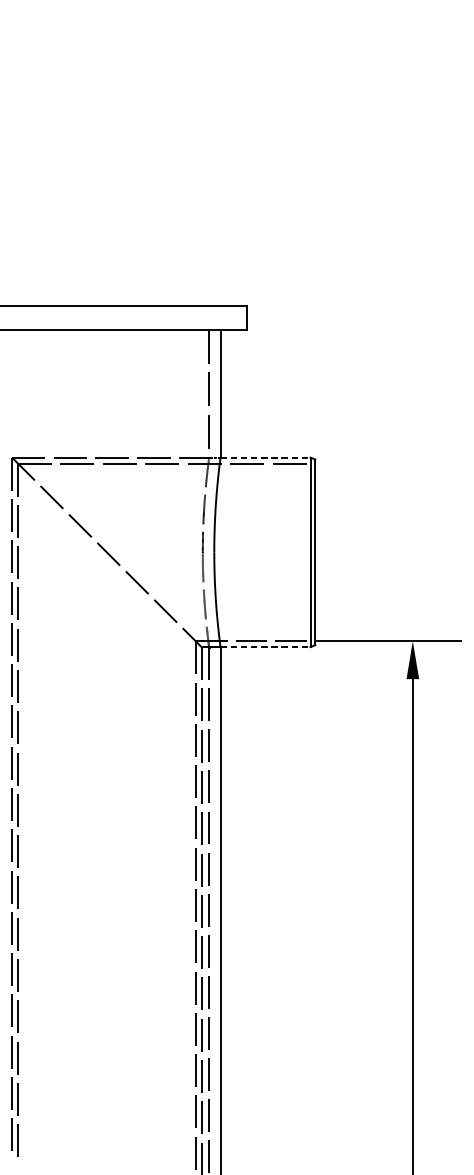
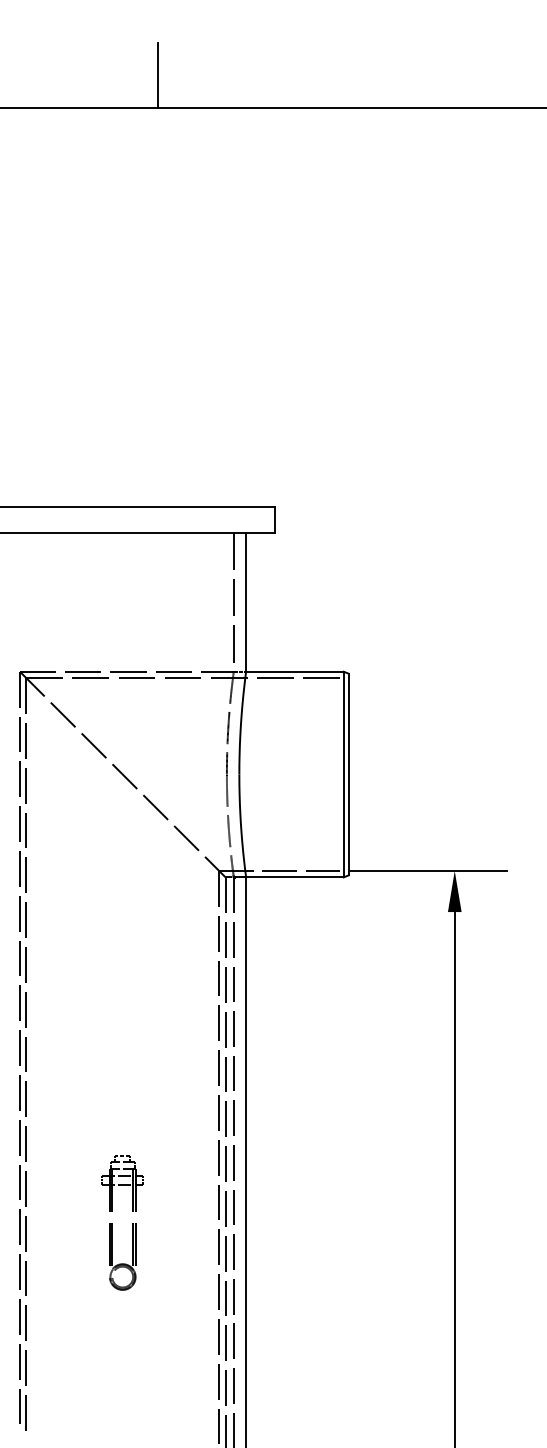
line: (265, 457) -> (294, 671), dashed -> solid
line: (265, 647) -> (294, 877), dashed -> solid
part: (97, 966) -> (112, 1223), added

